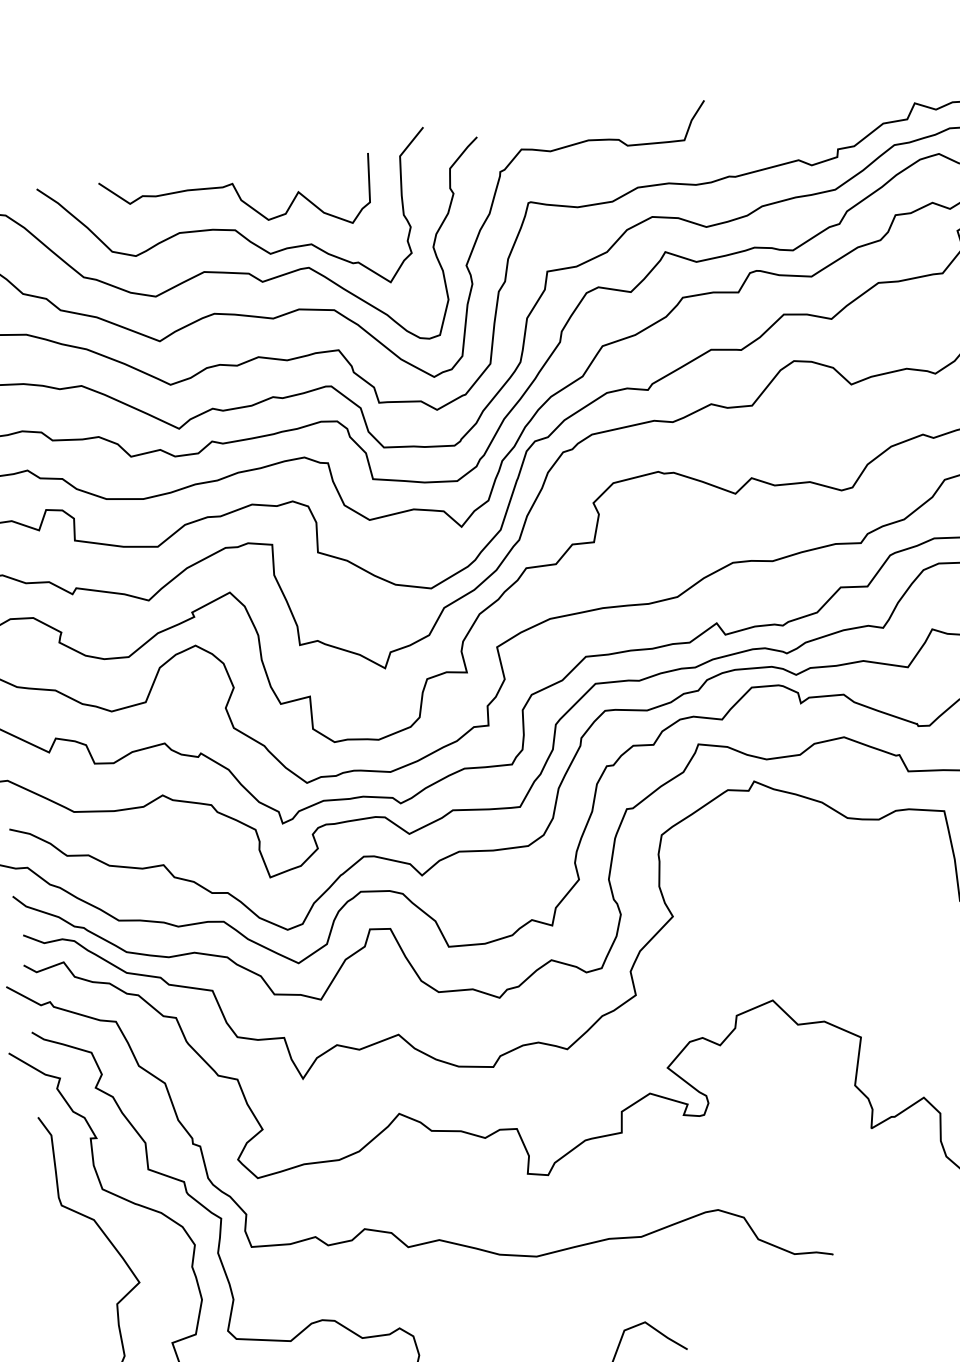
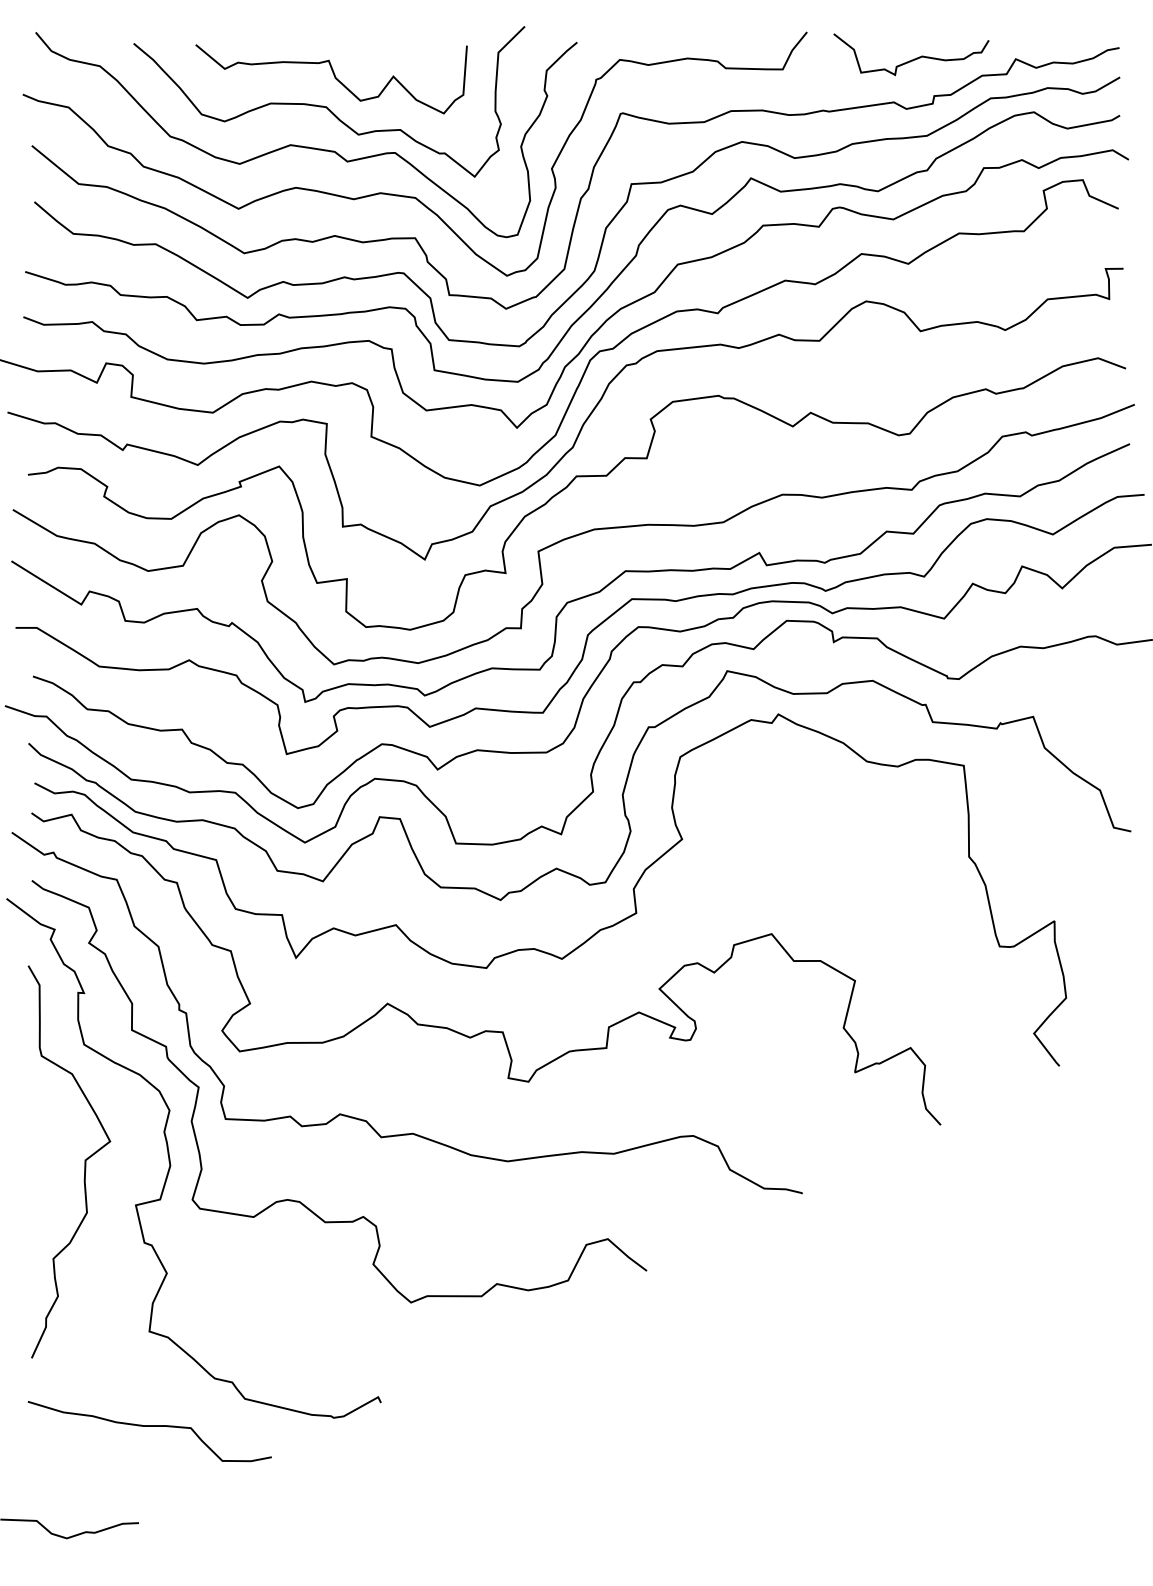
curve: (814, 114) -> (914, 58), added

